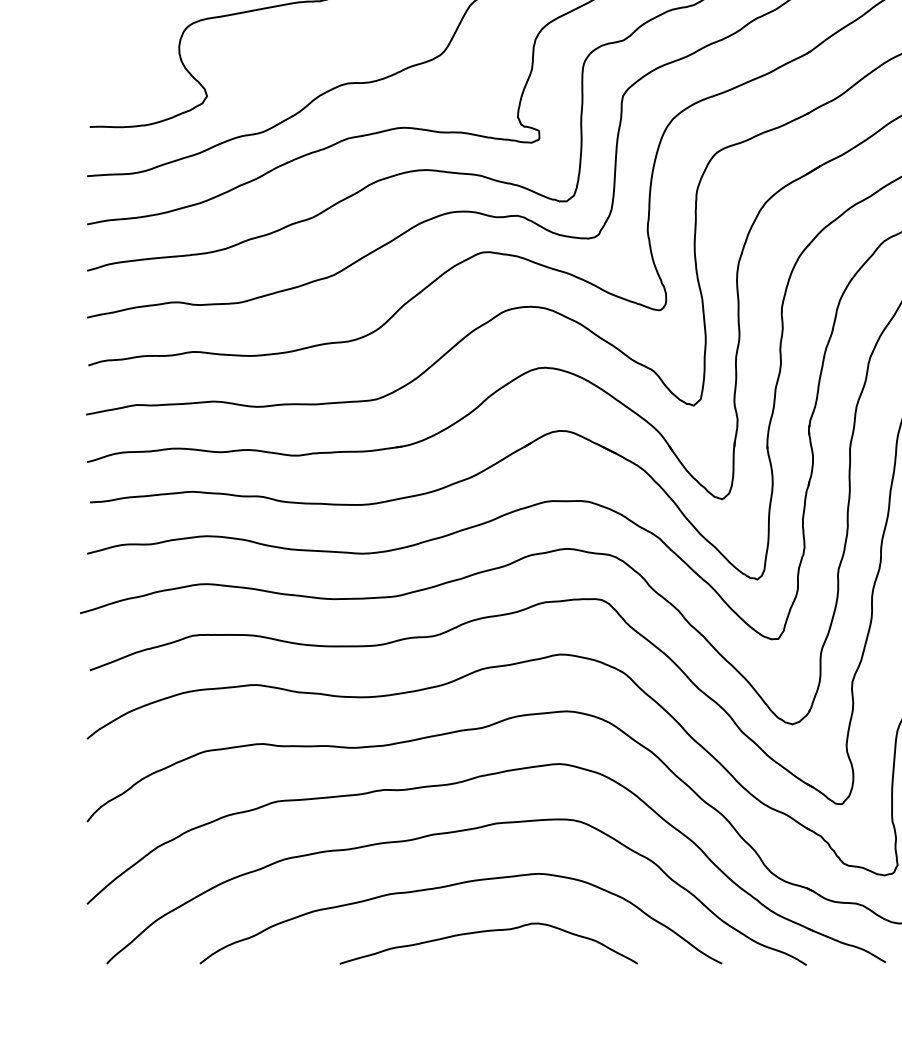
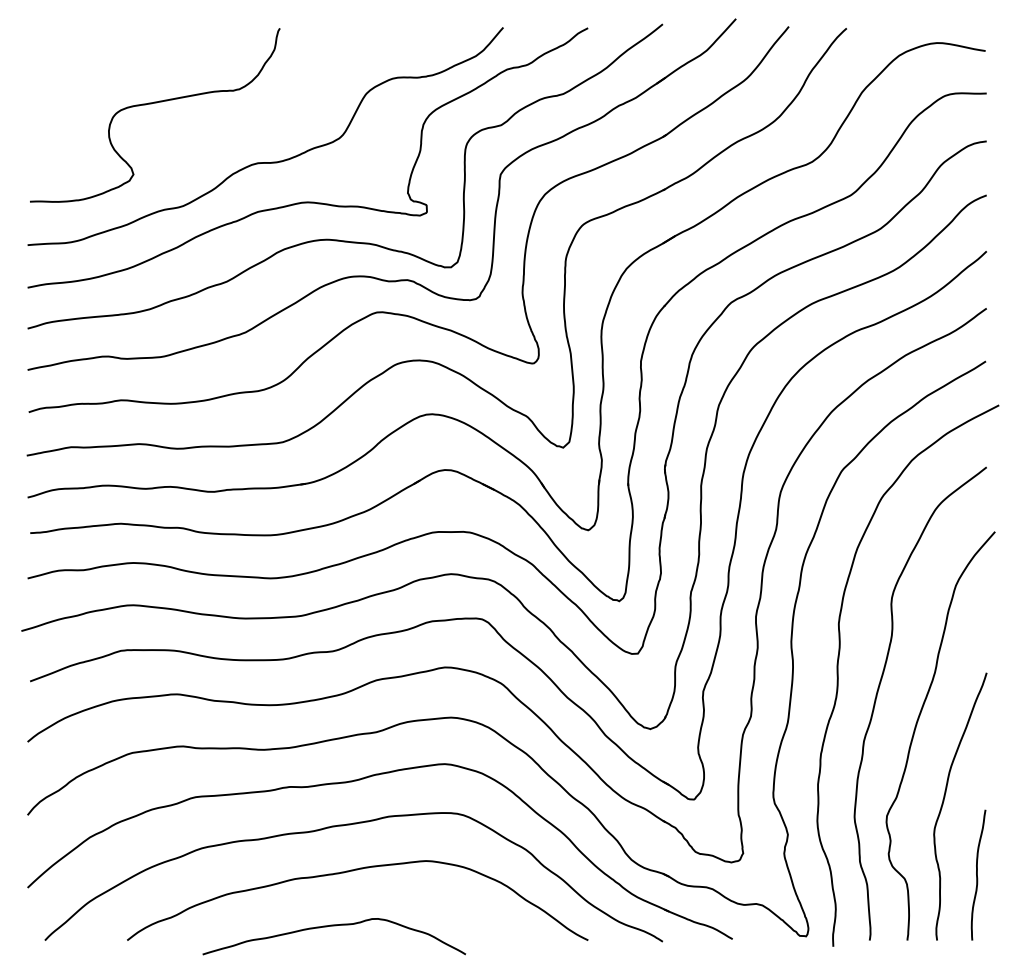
curve: (489, 932) -> (334, 926), moved

